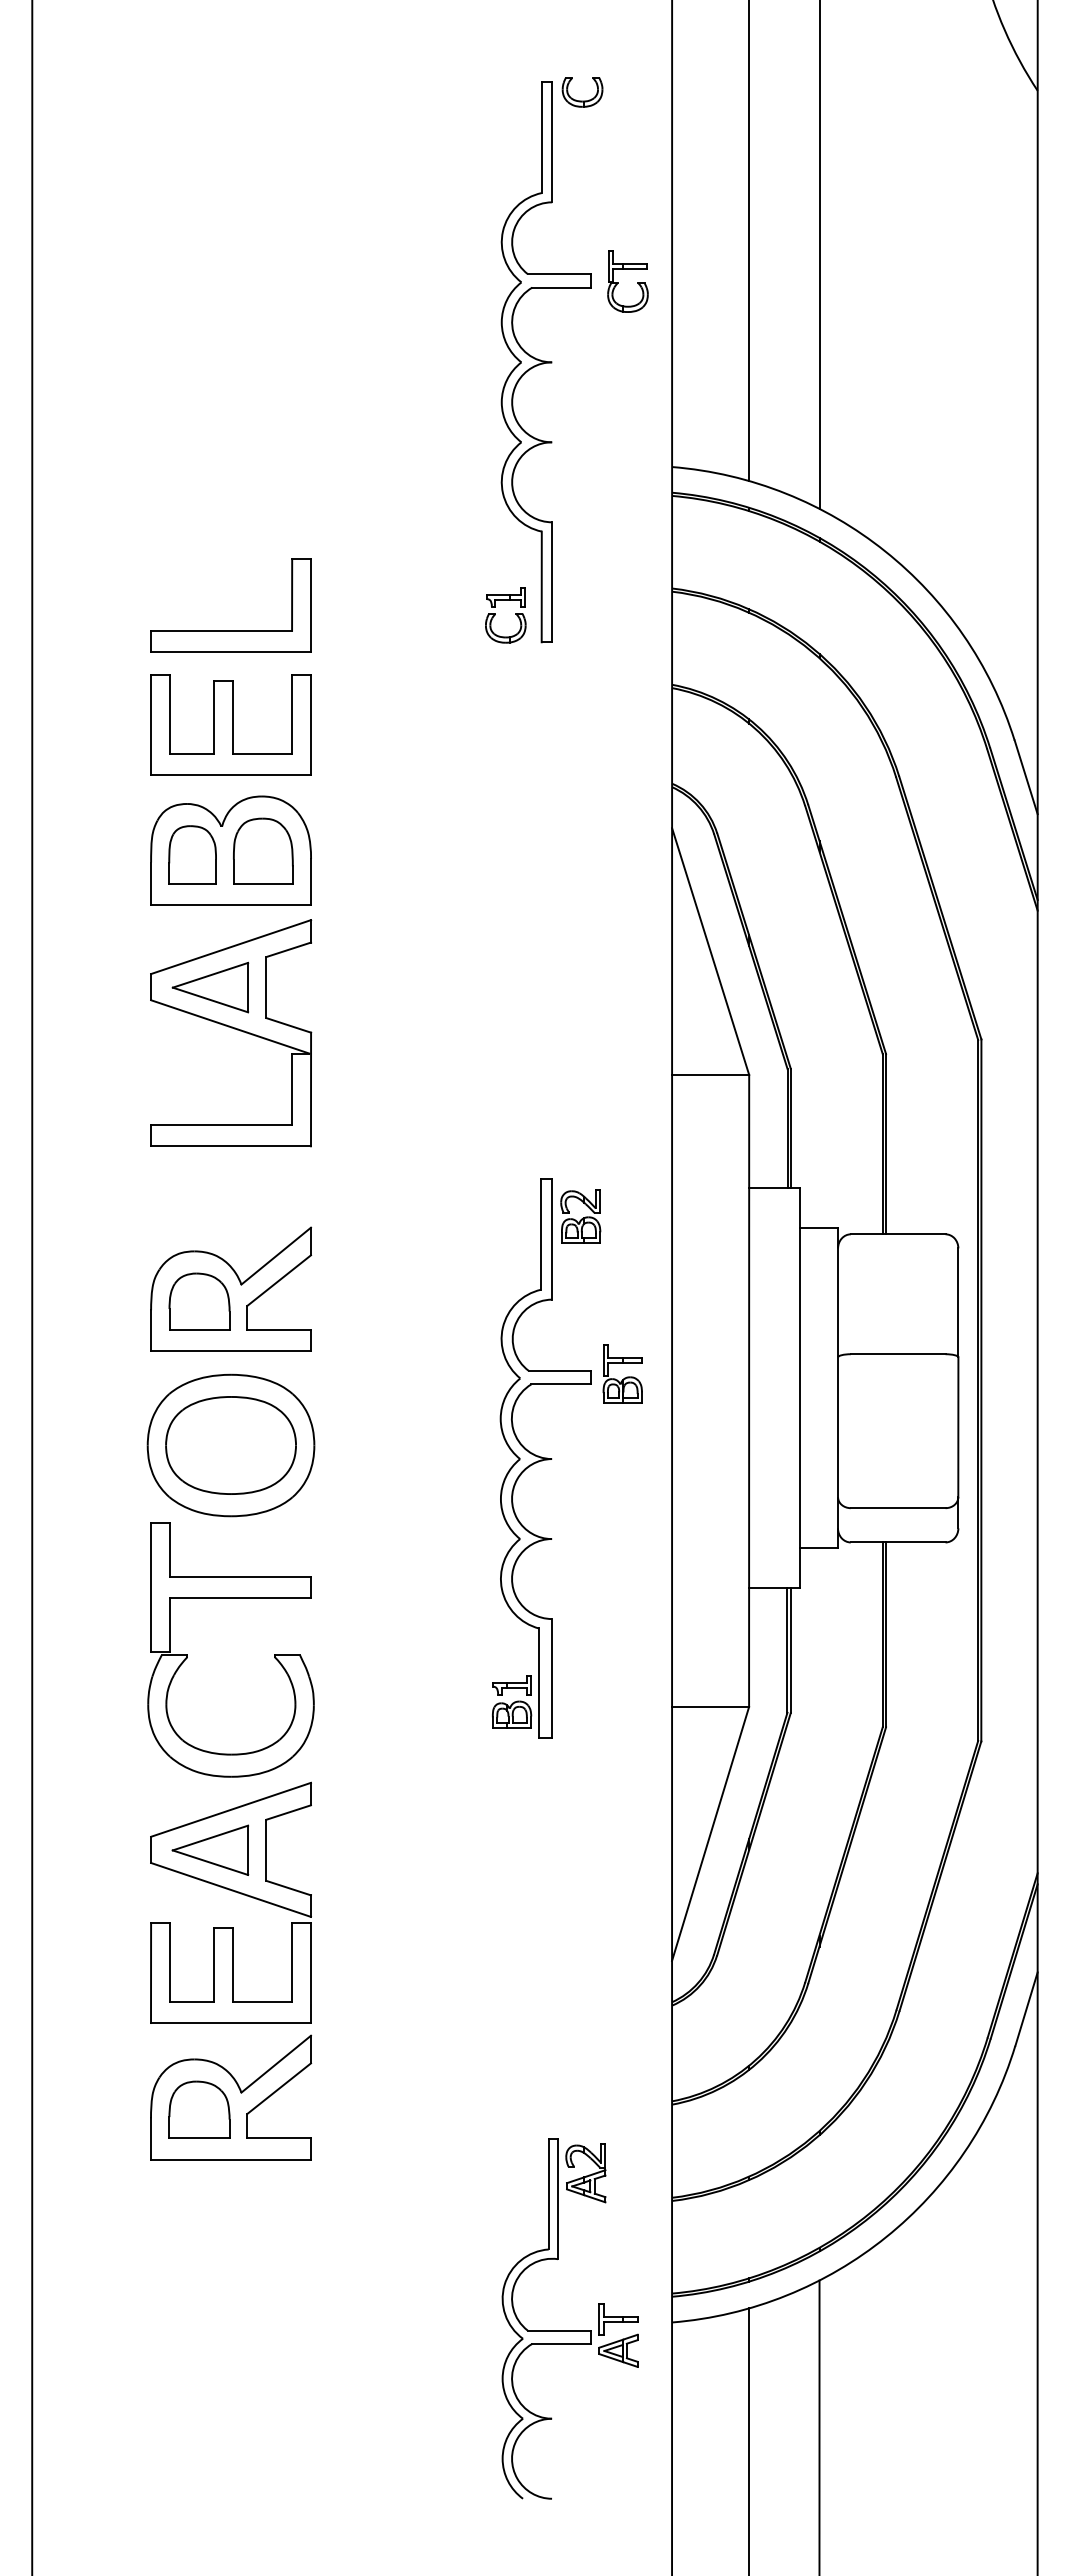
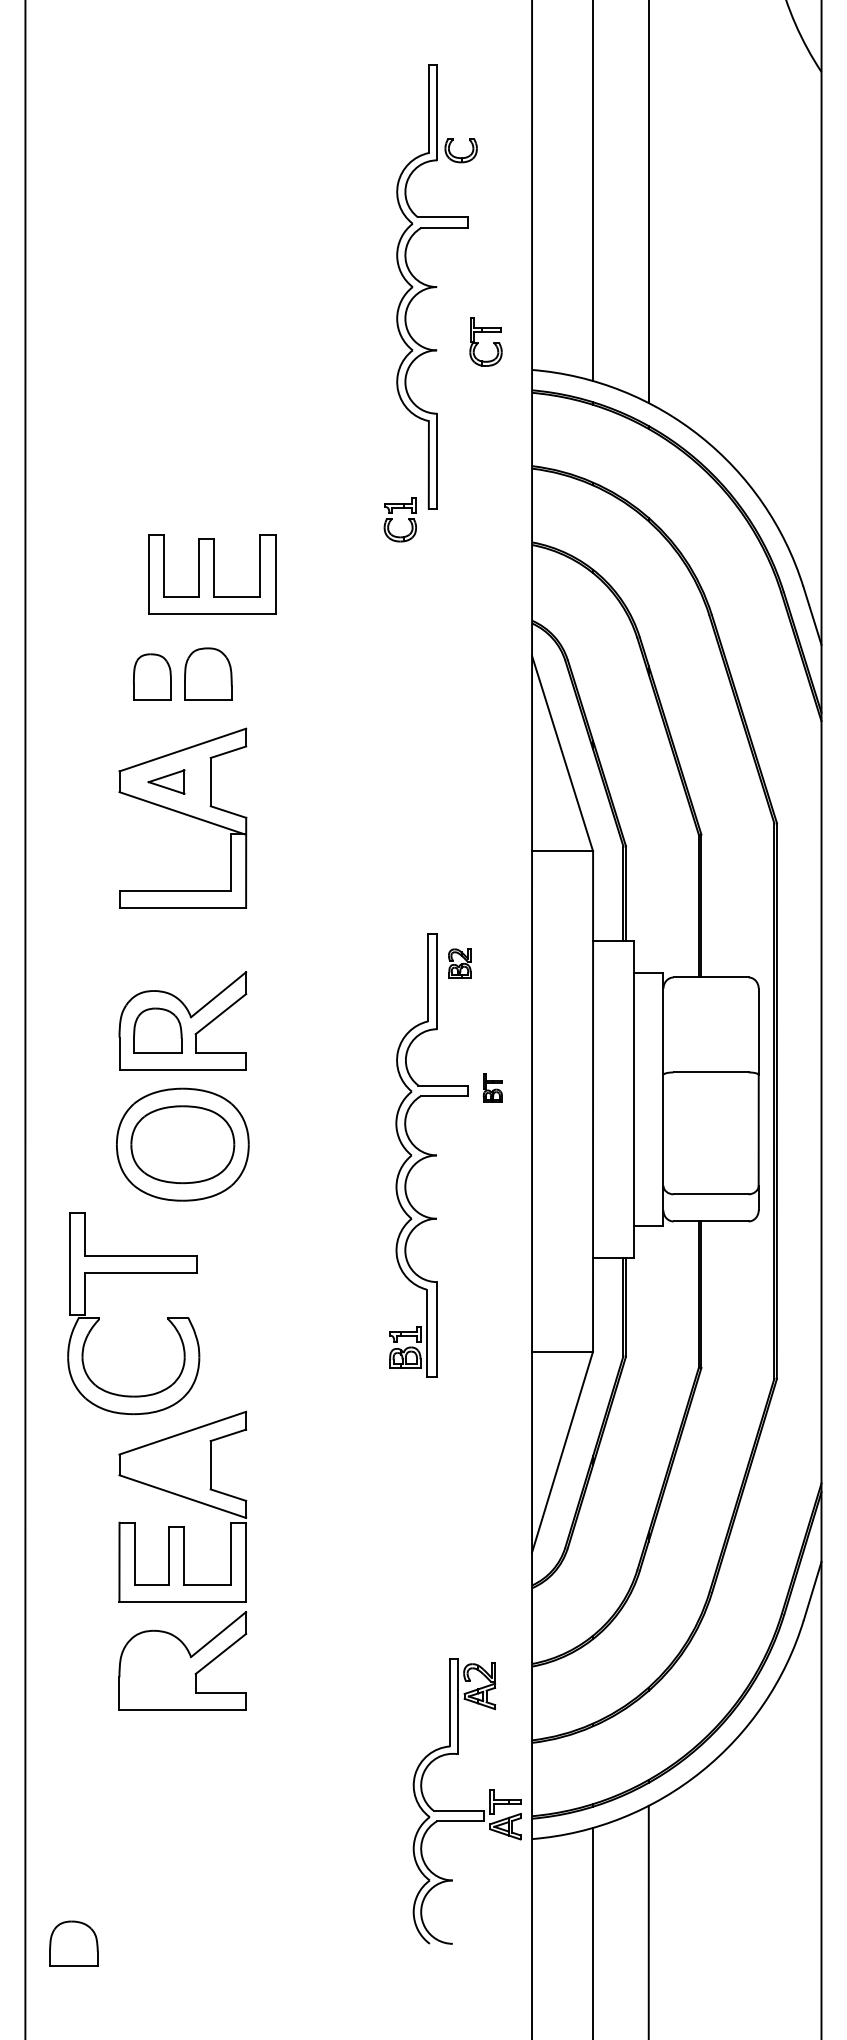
part: (582, 100) -> (461, 157), moved
part: (618, 282) -> (478, 342), moved
part: (495, 615) -> (392, 519), moved
part: (230, 630) -> (182, 499), removed
part: (230, 724) -> (211, 573), moved
part: (230, 850) -> (182, 673), removed
part: (210, 987) -> (166, 782), size x0.6
part: (580, 1216) -> (459, 963), size x0.7
part: (622, 1373) -> (492, 1087), size x0.6
part: (187, 1654) -> (99, 1317), moved
part: (210, 1849) -> (166, 1464), removed
part: (199, 2109) -> (73, 1943), moved
part: (569, 2330) -> (466, 1810), moved

